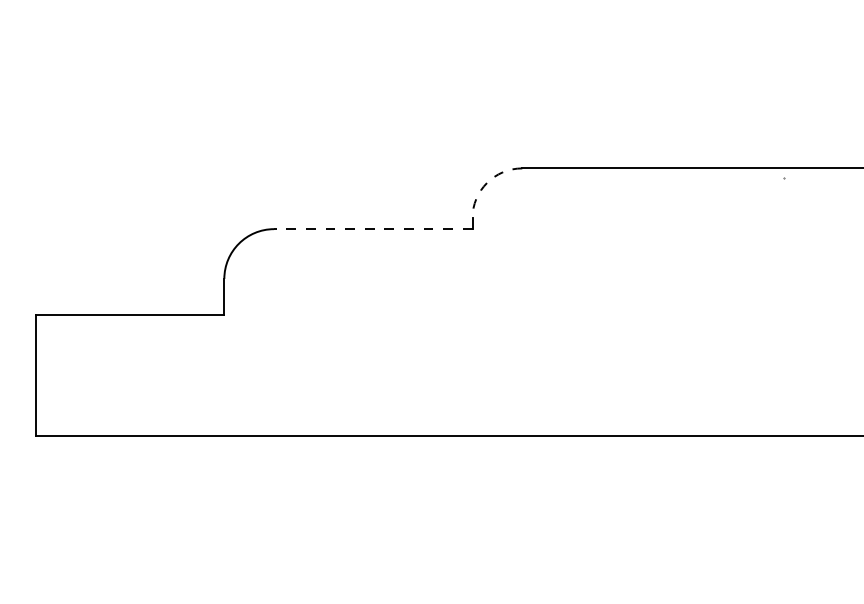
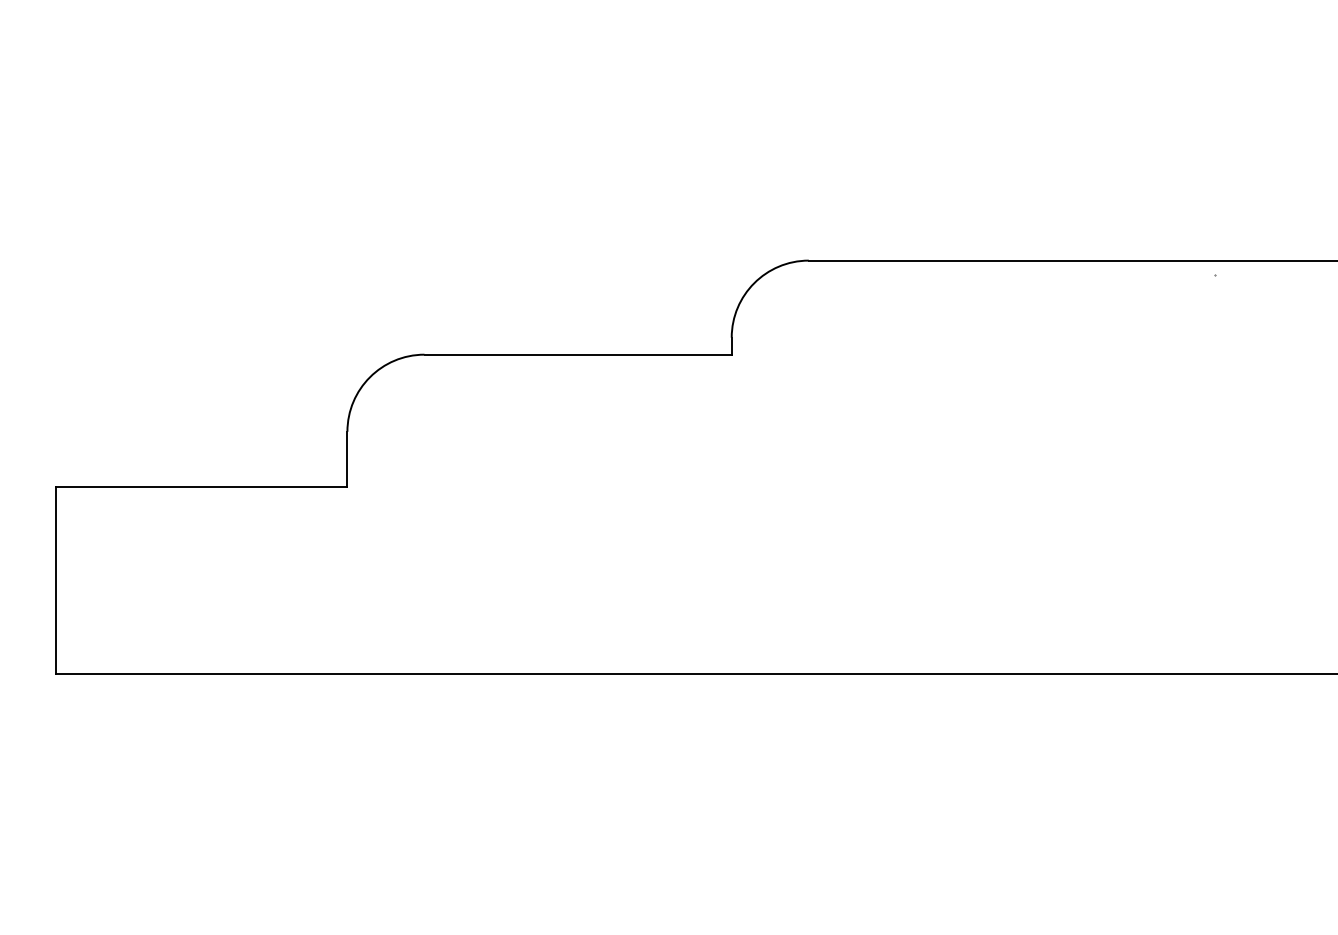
arc: (487, 182) -> (754, 282), dashed -> solid
line: (372, 229) -> (576, 355), dashed -> solid

